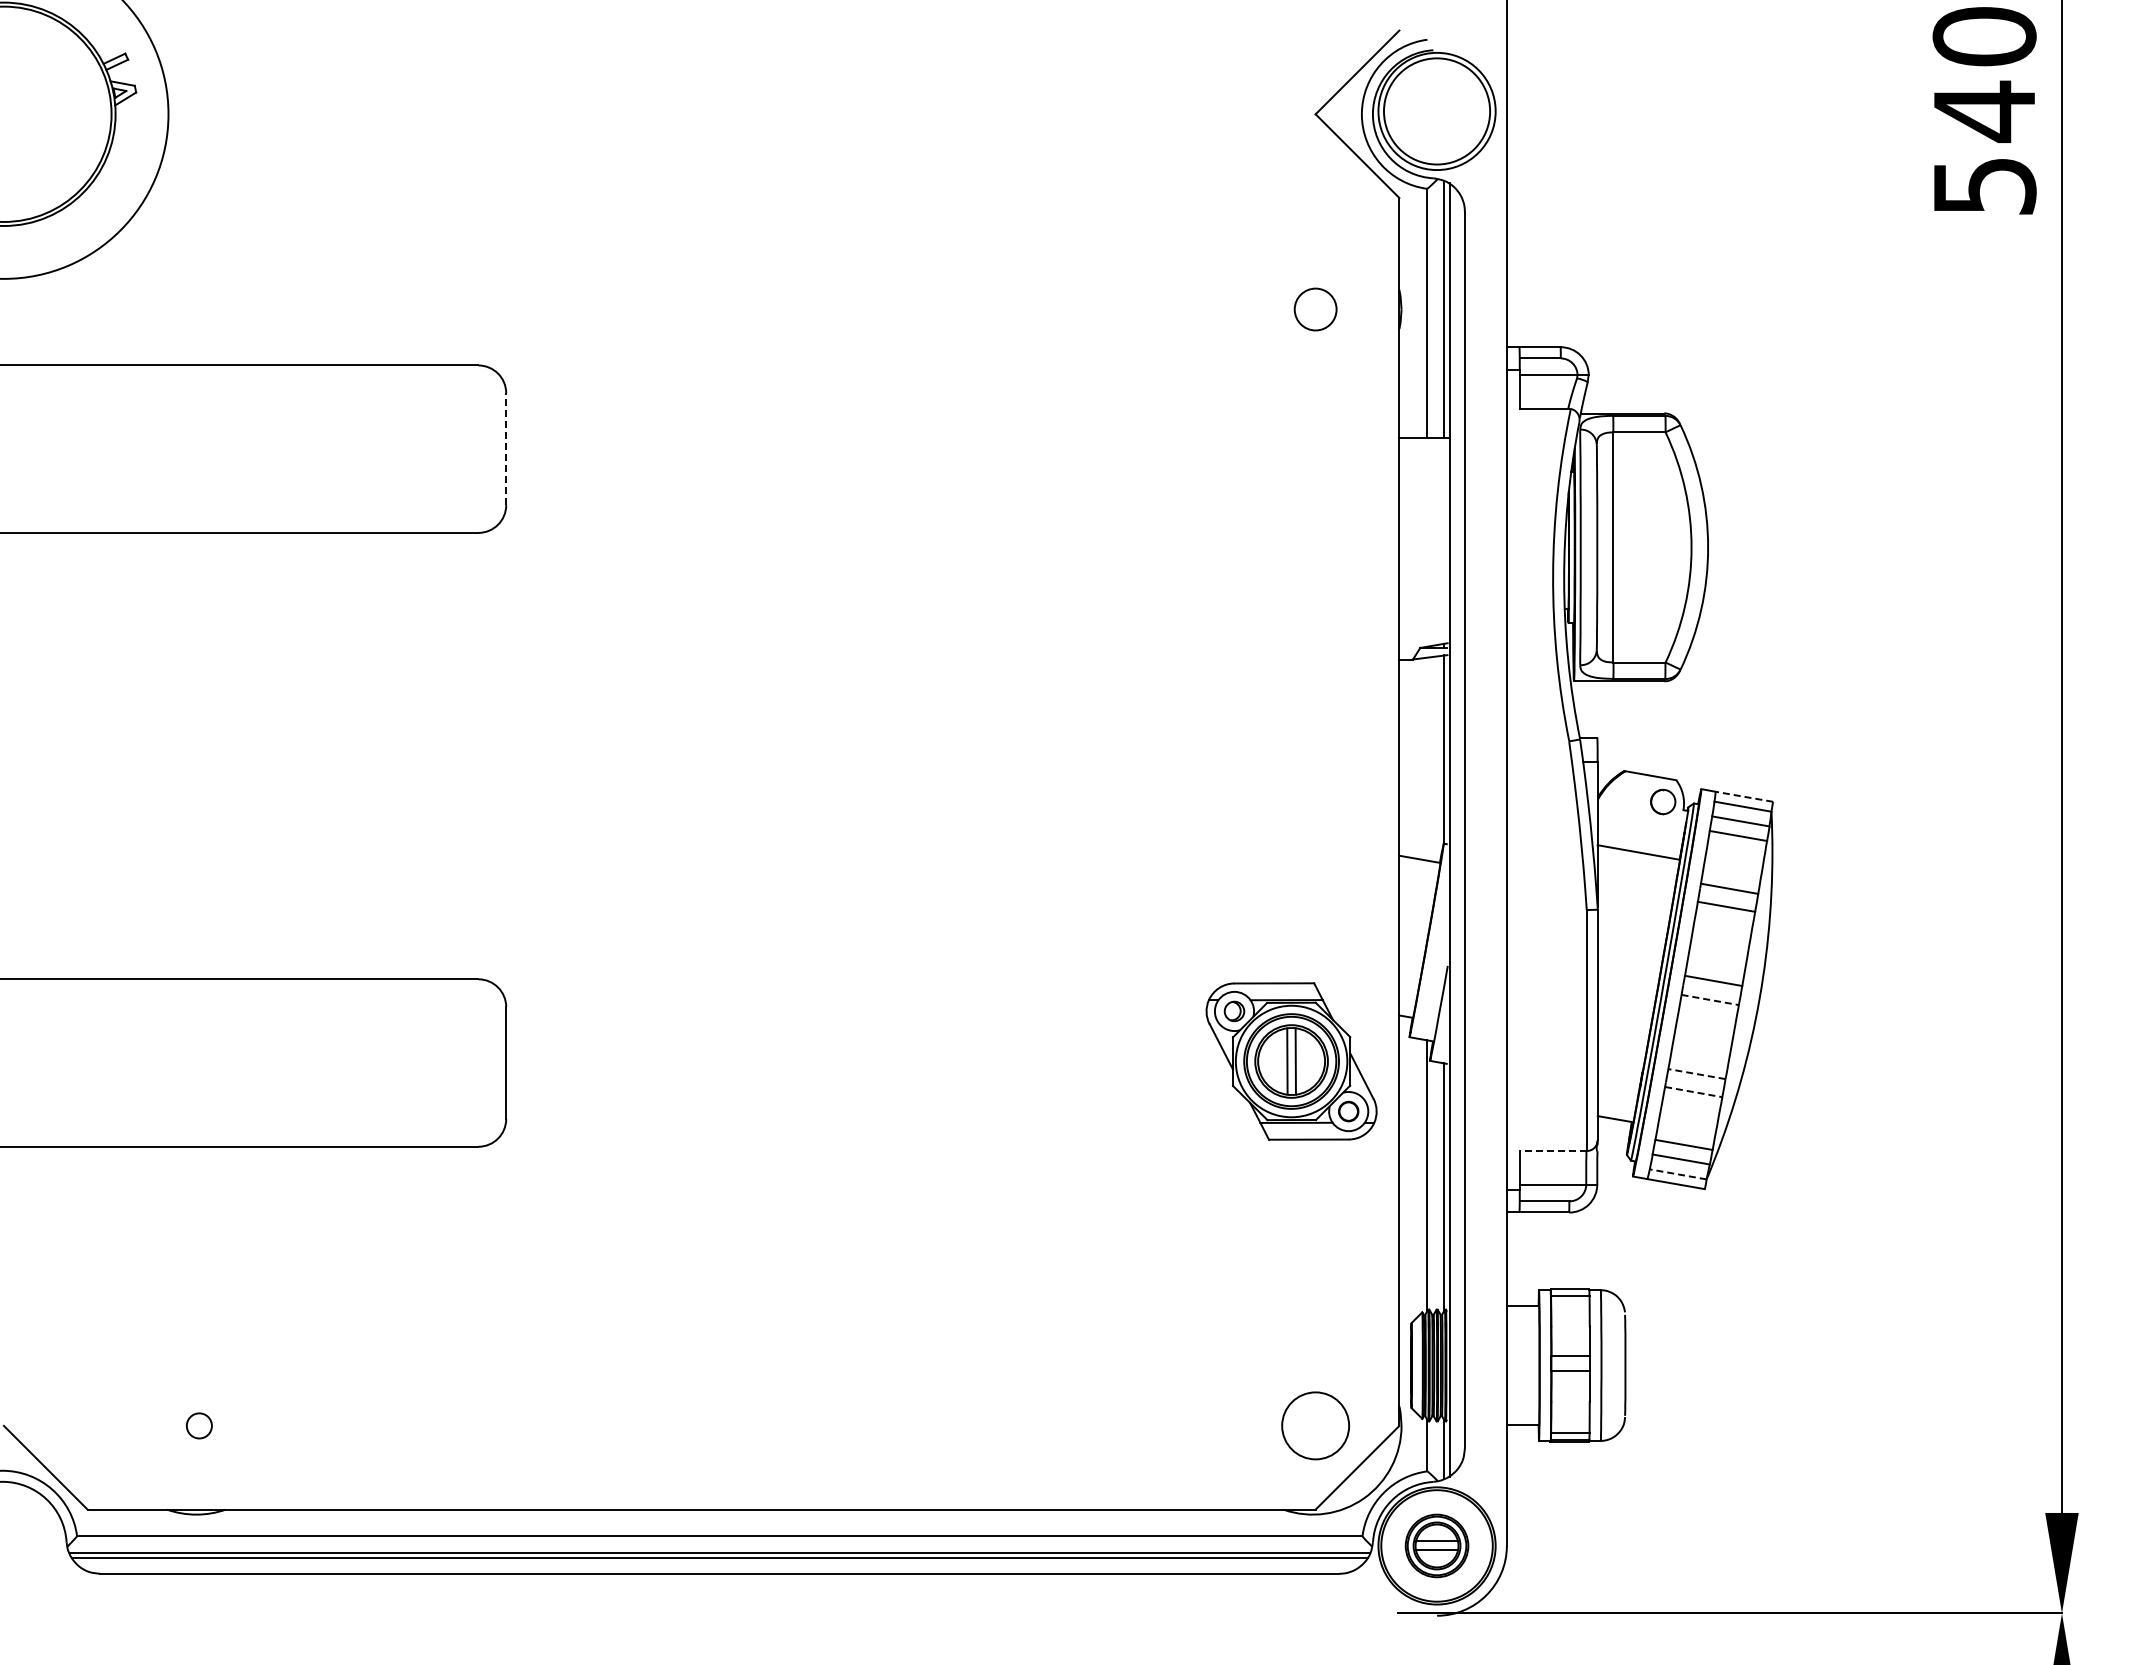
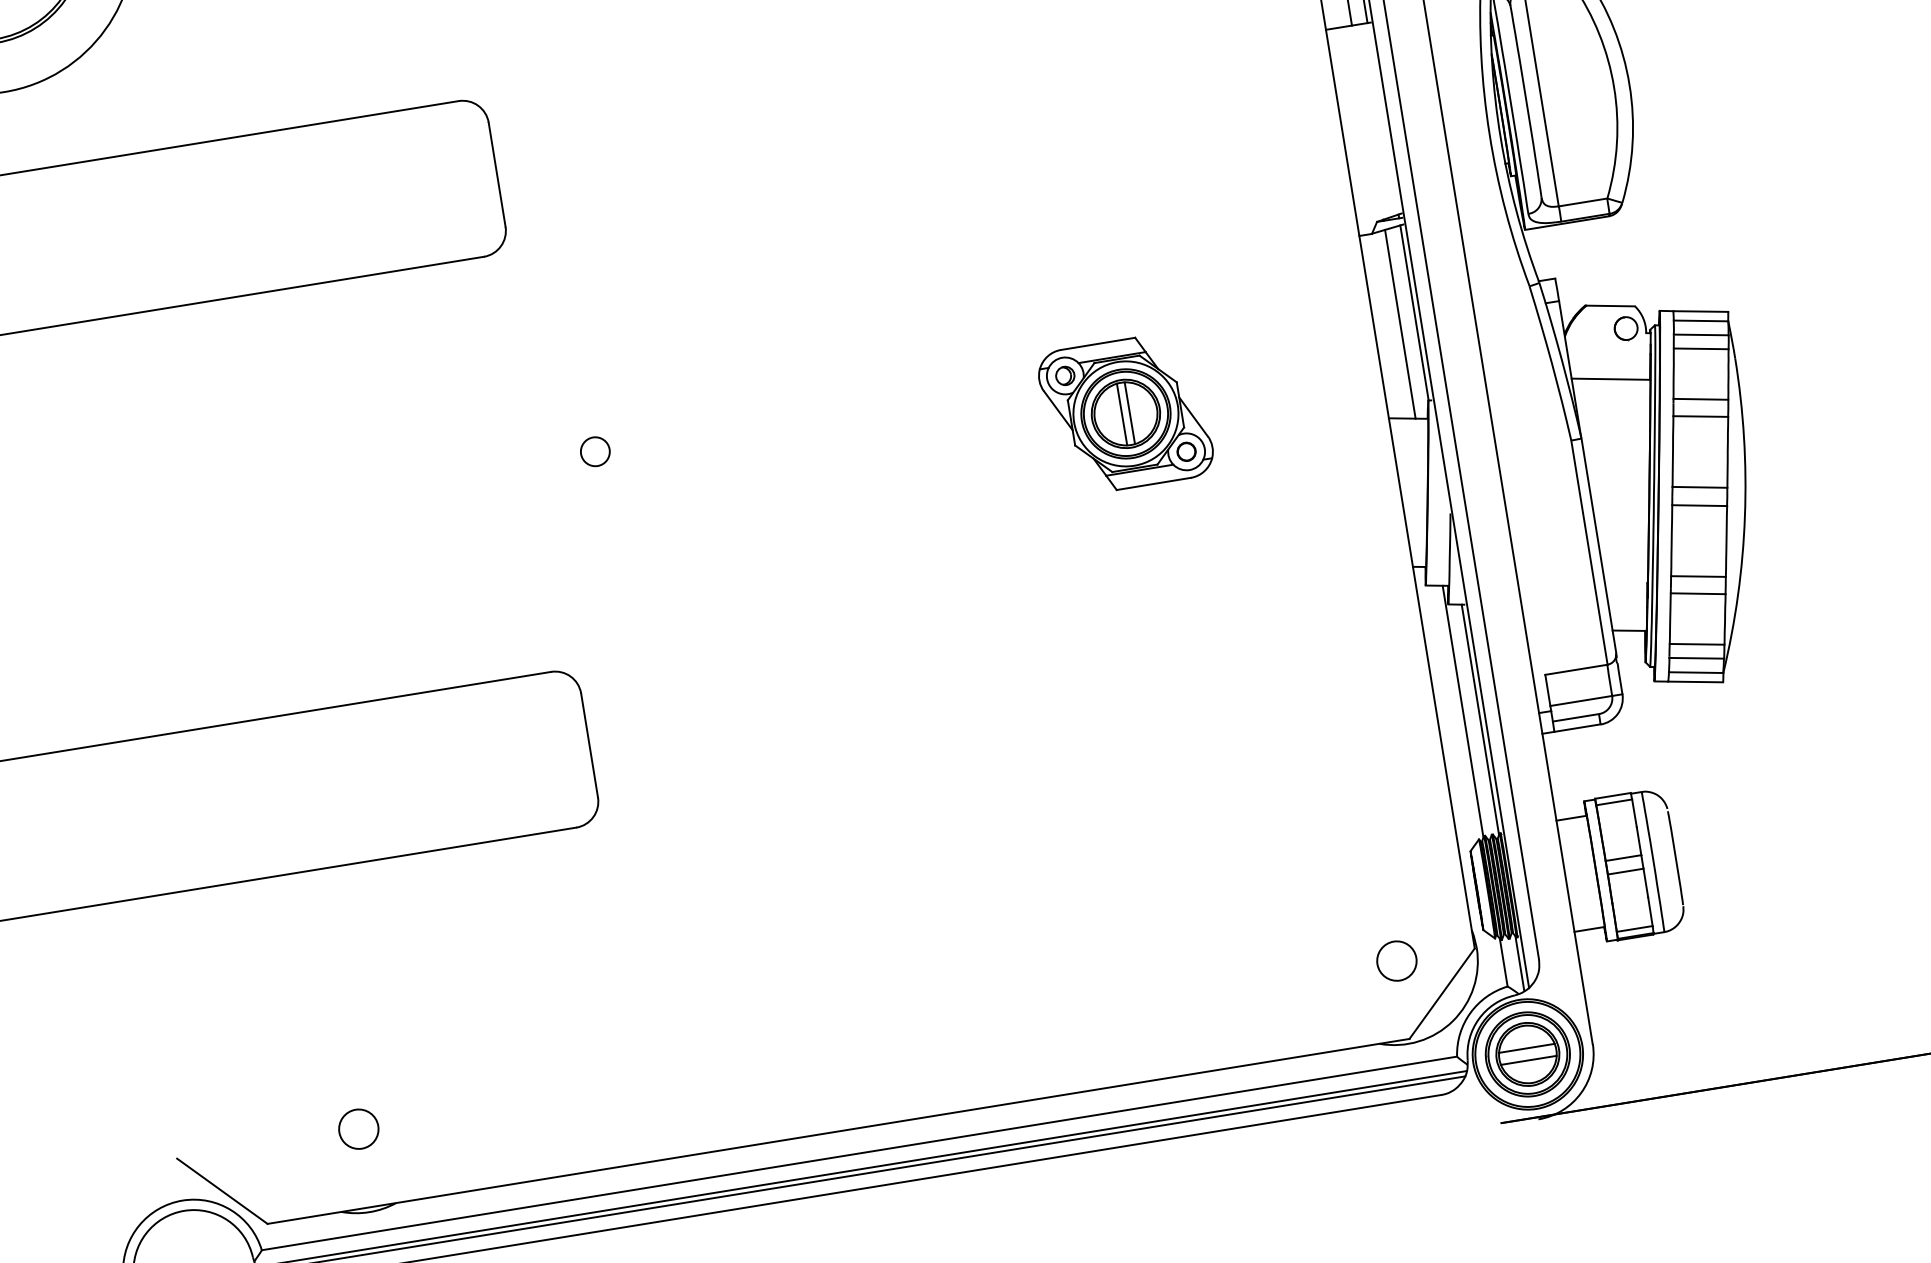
line: (506, 449) -> (497, 175), dashed -> solid
circle: (561, 755) -> (594, 451), added
line: (1427, 758) -> (1400, 323), added
line: (1743, 796) -> (1699, 311), dashed -> solid
line: (1710, 1000) -> (1699, 506), dashed -> solid
part: (1291, 1061) -> (1125, 413), moved
line: (1696, 1074) -> (1698, 576), dashed -> solid
line: (1694, 1092) -> (1698, 594), dashed -> solid
line: (1552, 1151) -> (1575, 670), dashed -> solid
line: (1678, 1174) -> (1696, 672), dashed -> solid
circle: (199, 1425) -> (358, 1128), size x1.67
circle: (1315, 1425) -> (1396, 960), size x0.62
part: (1436, 1545) -> (1527, 1054), size x1.43

